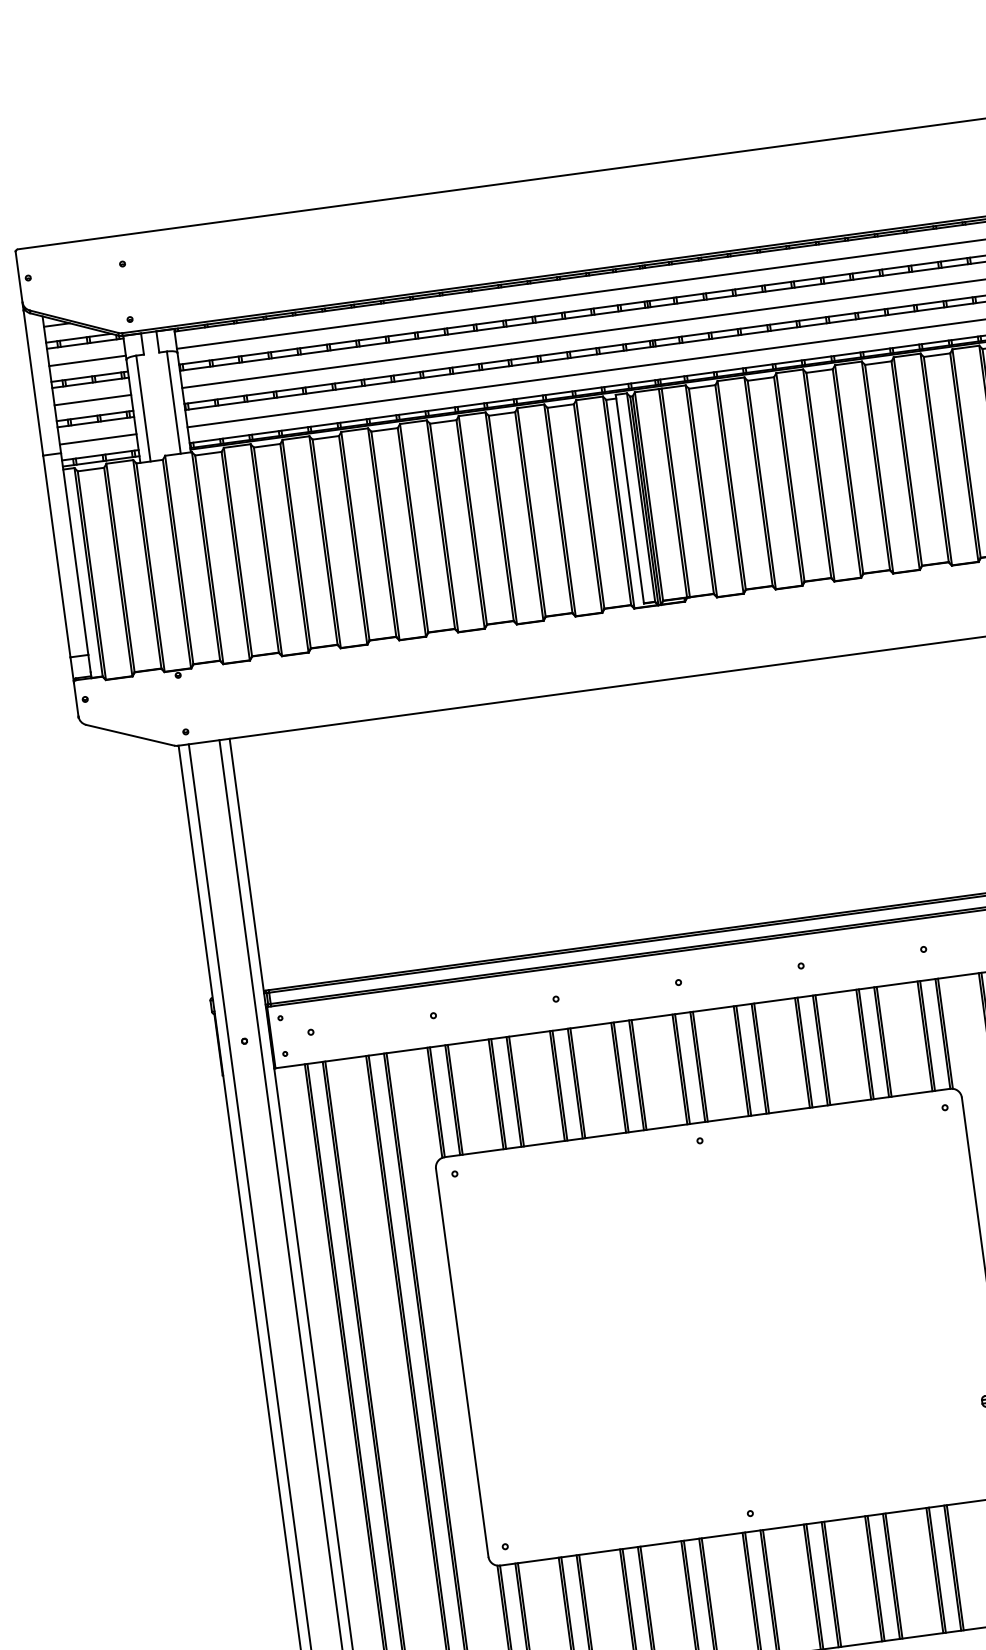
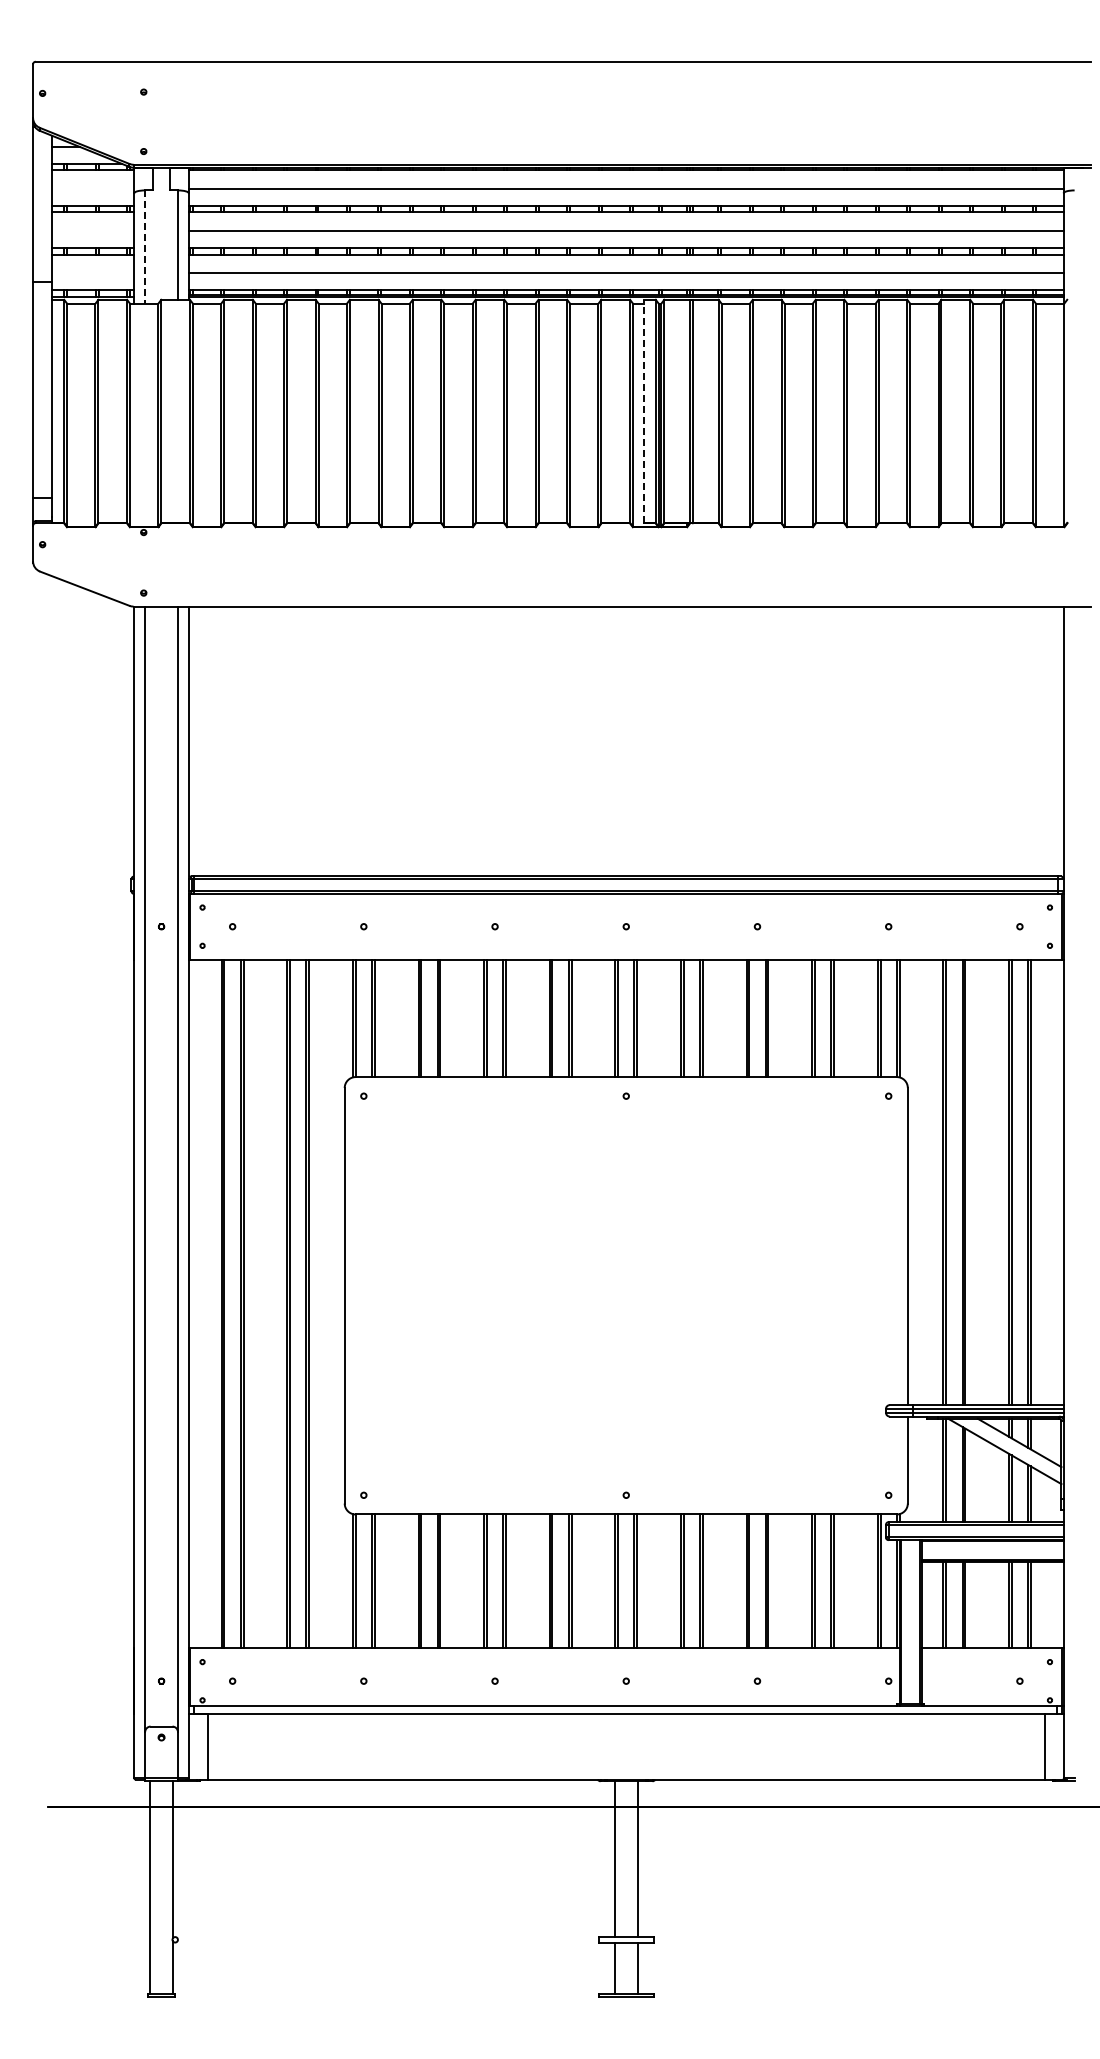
line: (87, 360) -> (93, 188), removed
line: (93, 399) -> (93, 230), removed
line: (143, 408) -> (145, 247), solid -> dashed
line: (98, 439) -> (93, 273), removed
line: (629, 499) -> (643, 411), solid -> dashed

